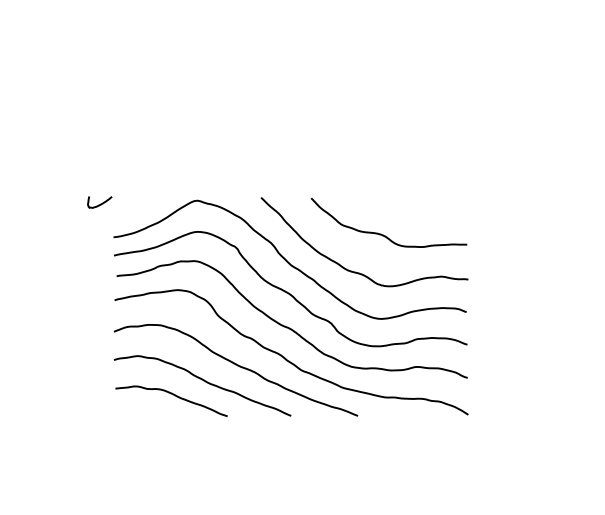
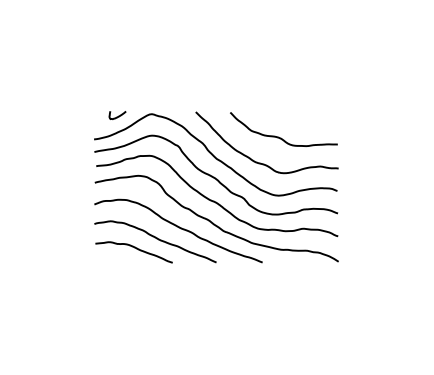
curve: (101, 202) -> (118, 115), moved

